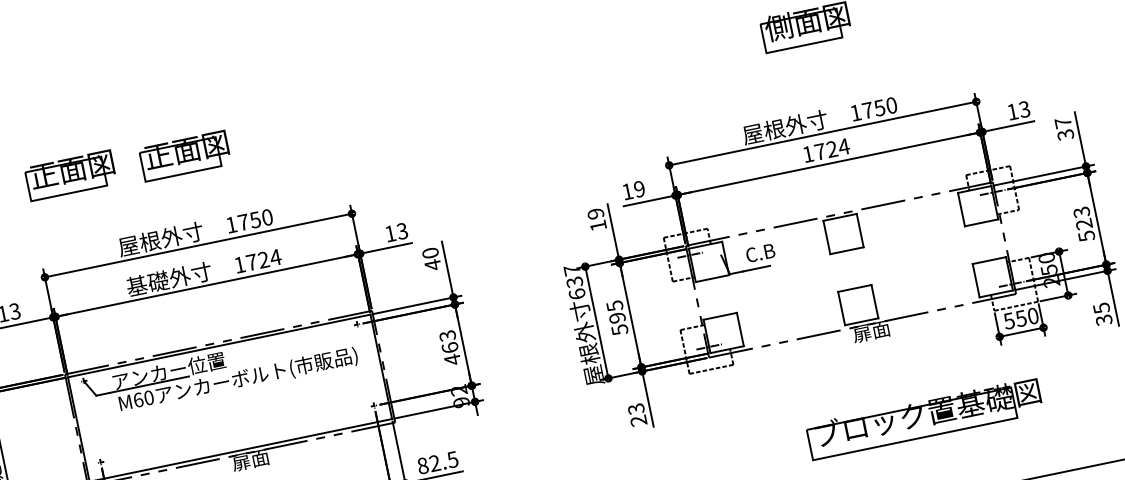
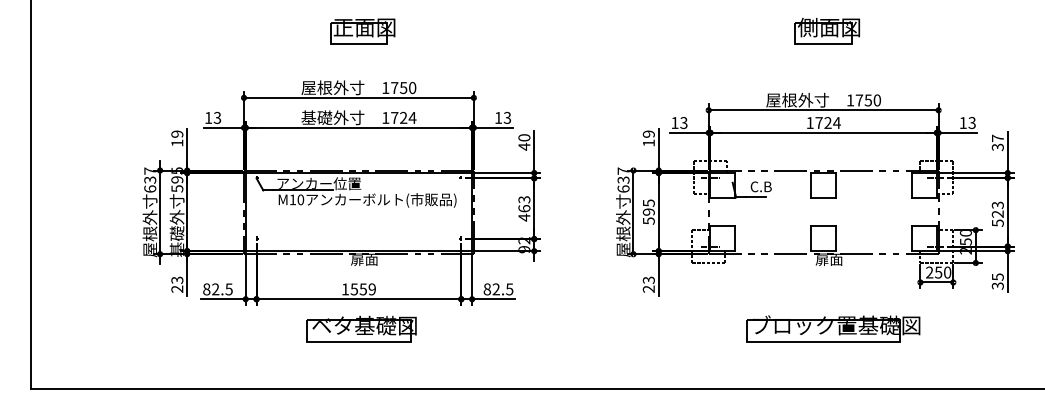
part: (70, 175) -> (277, 28), removed
text: (638, 188) -> (683, 122), 19 -> 13
text: (1009, 320) -> (929, 272), 550 -> 250
text: (137, 399) -> (292, 199), M60 -> M10
part: (924, 417) -> (833, 328), moved

